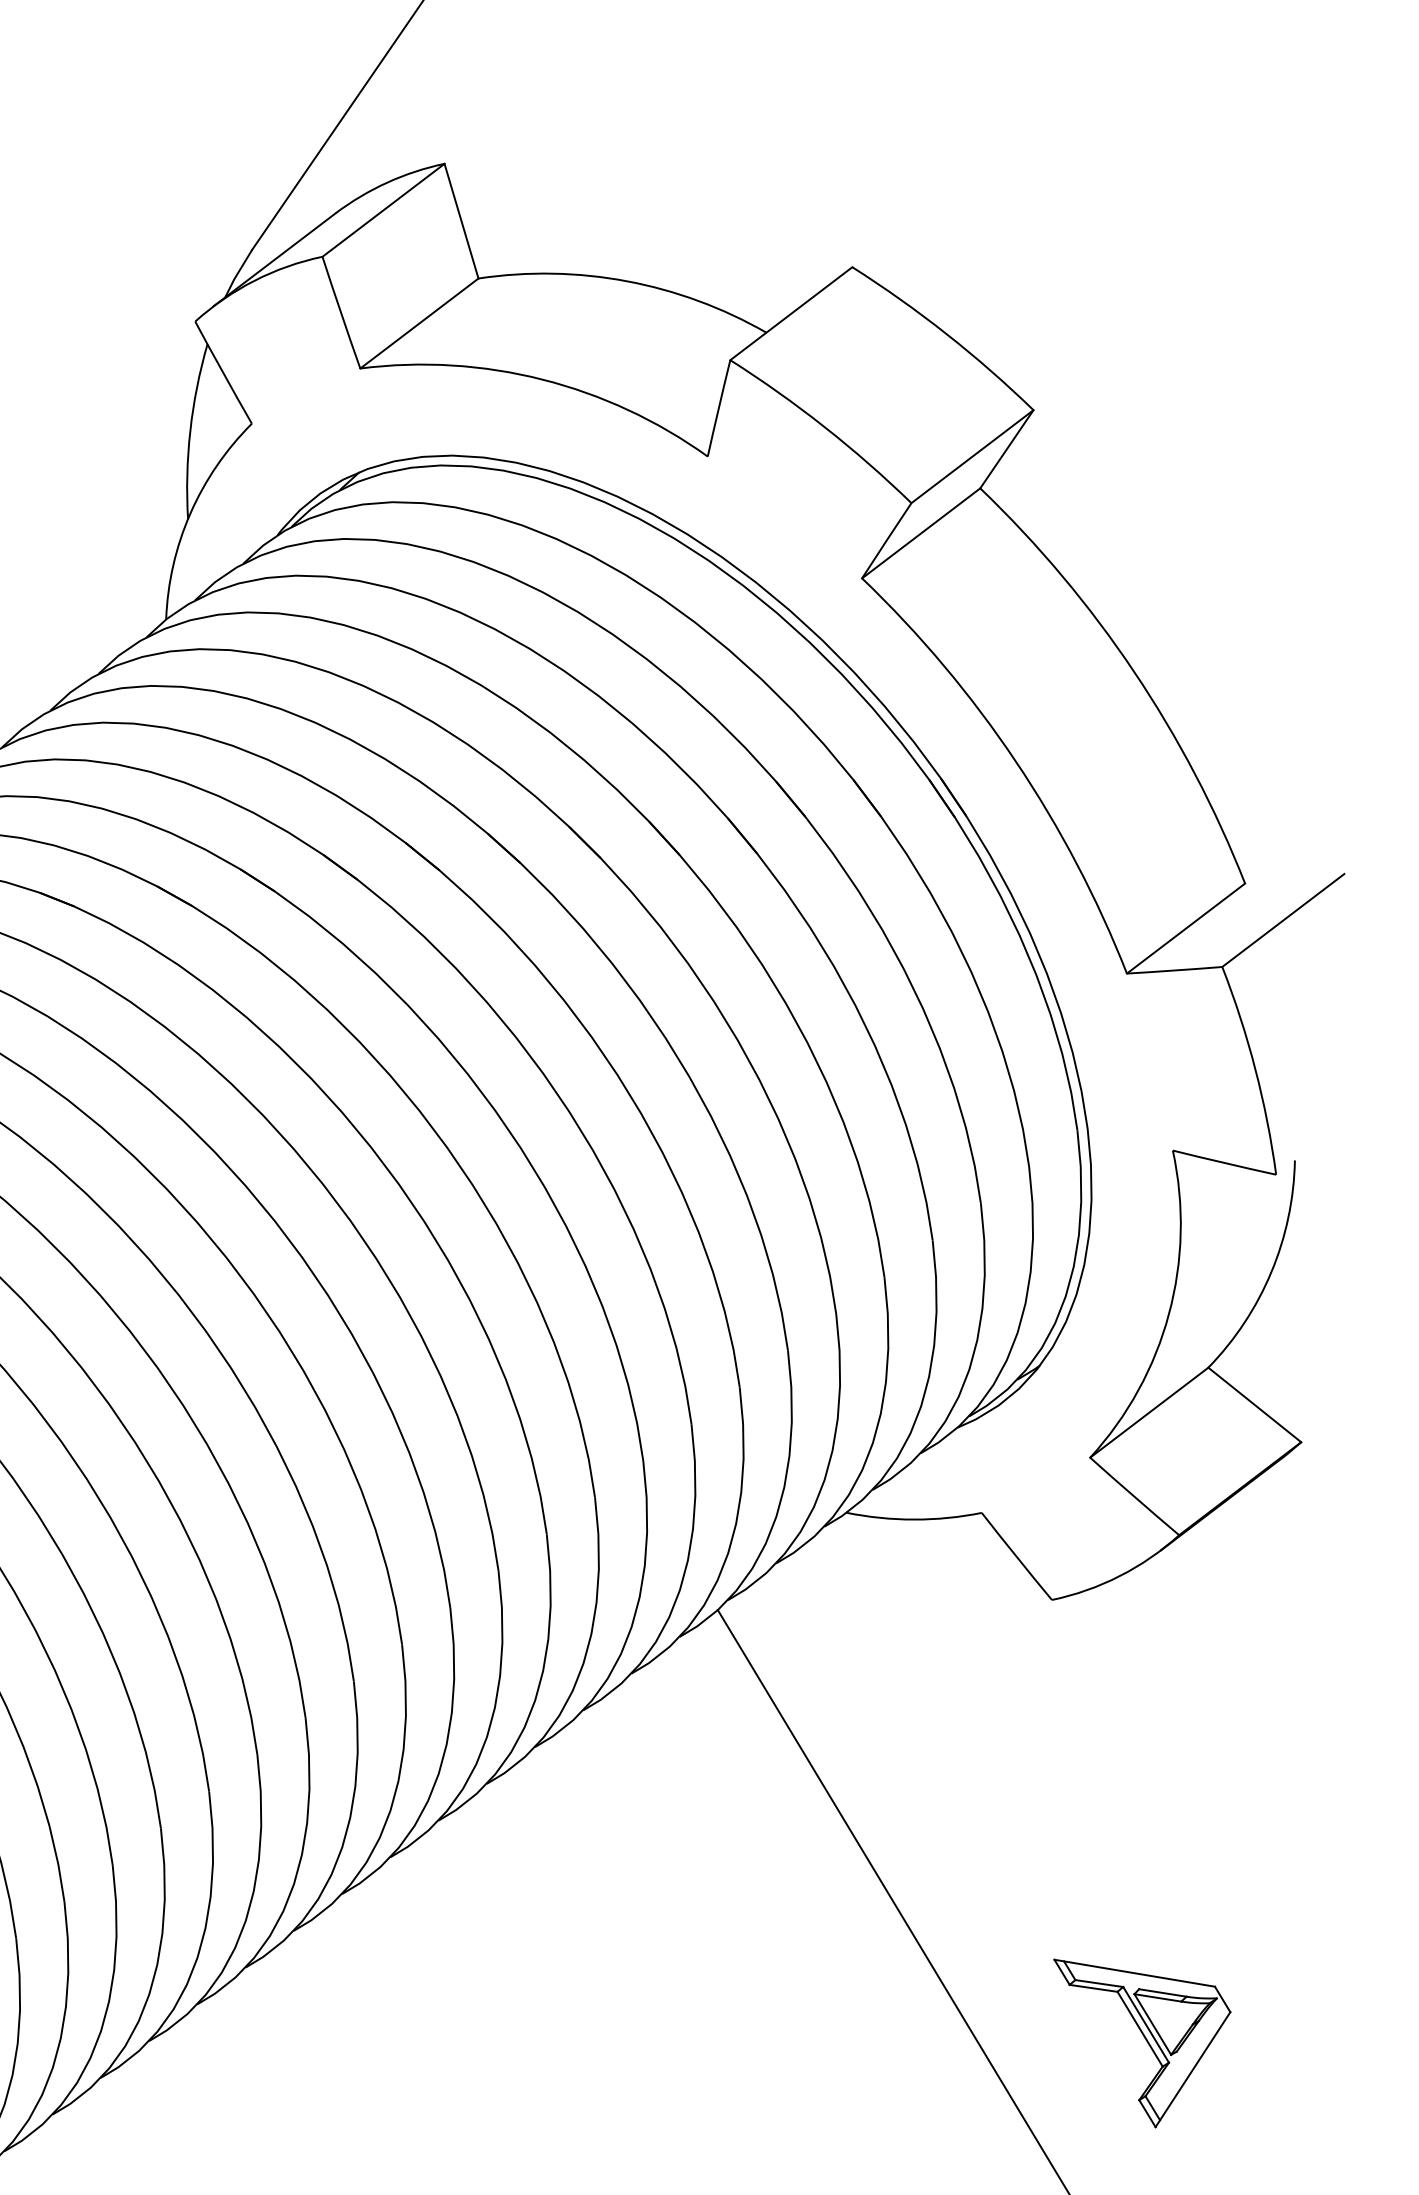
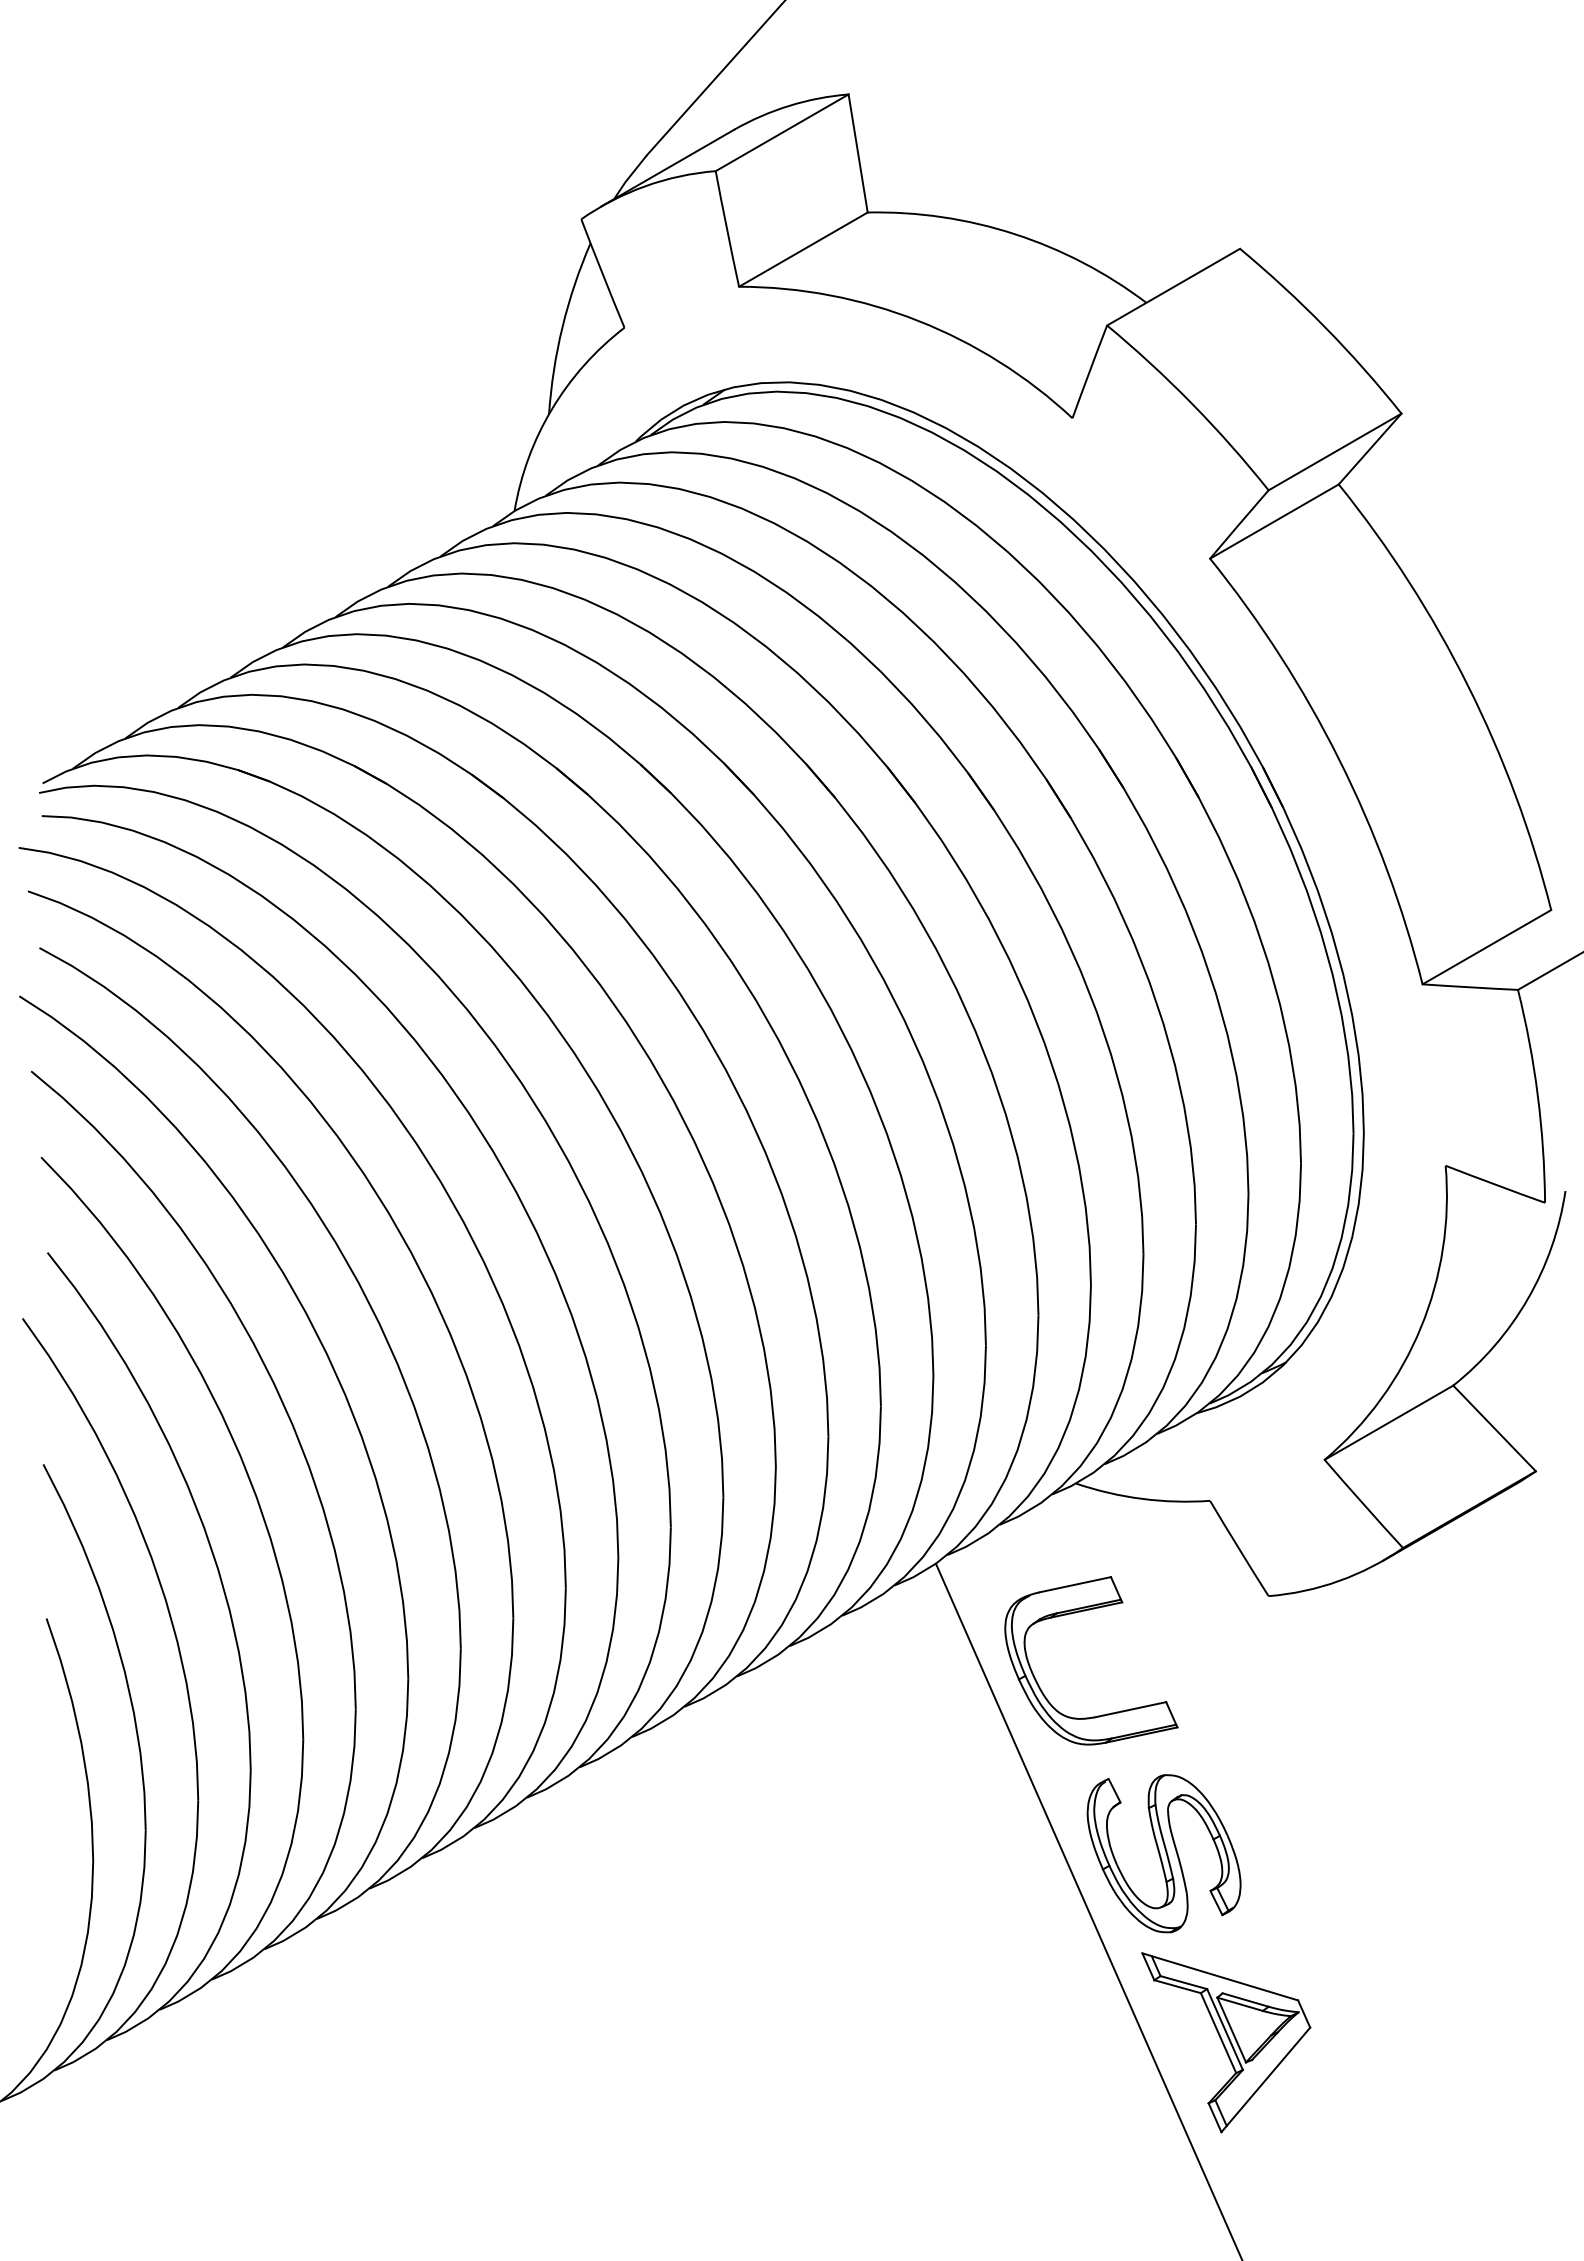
part: (867, 1640) -> (1080, 1612), added
part: (980, 1868) -> (1163, 1853), added
part: (1149, 2037) -> (1226, 2042), moved

